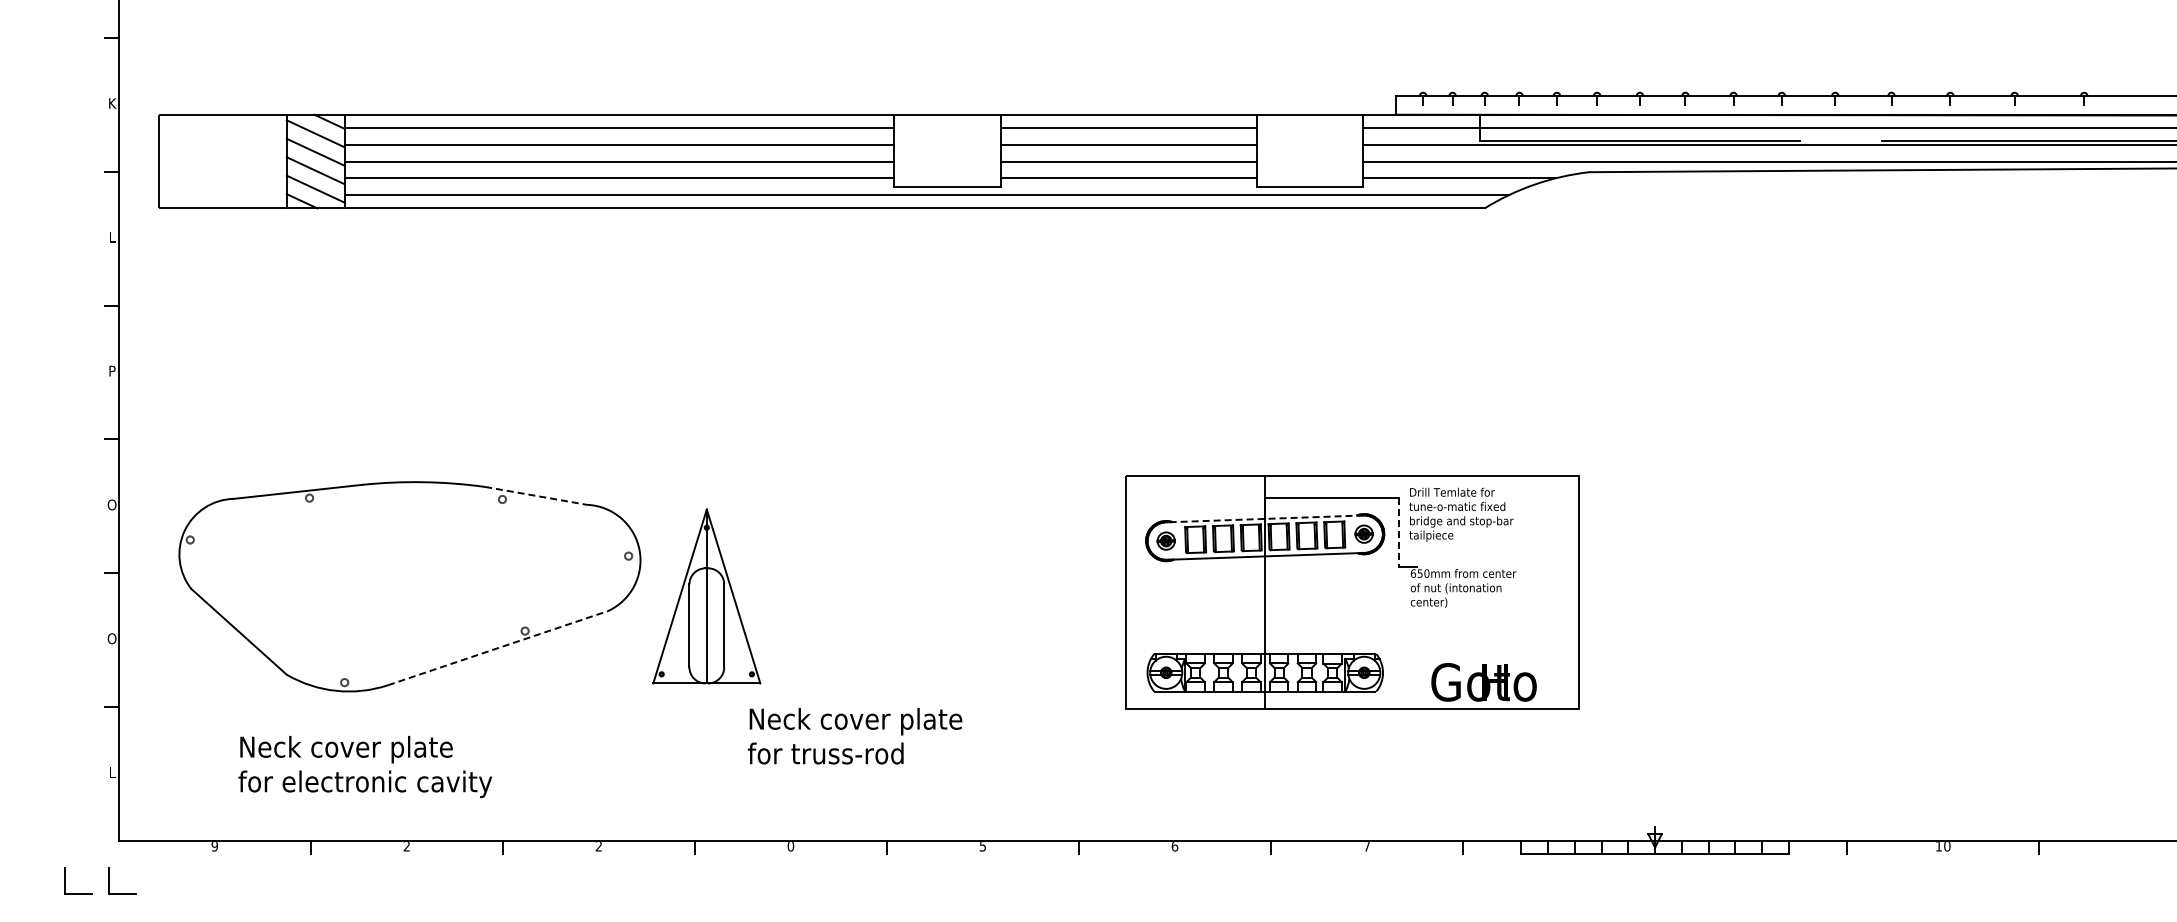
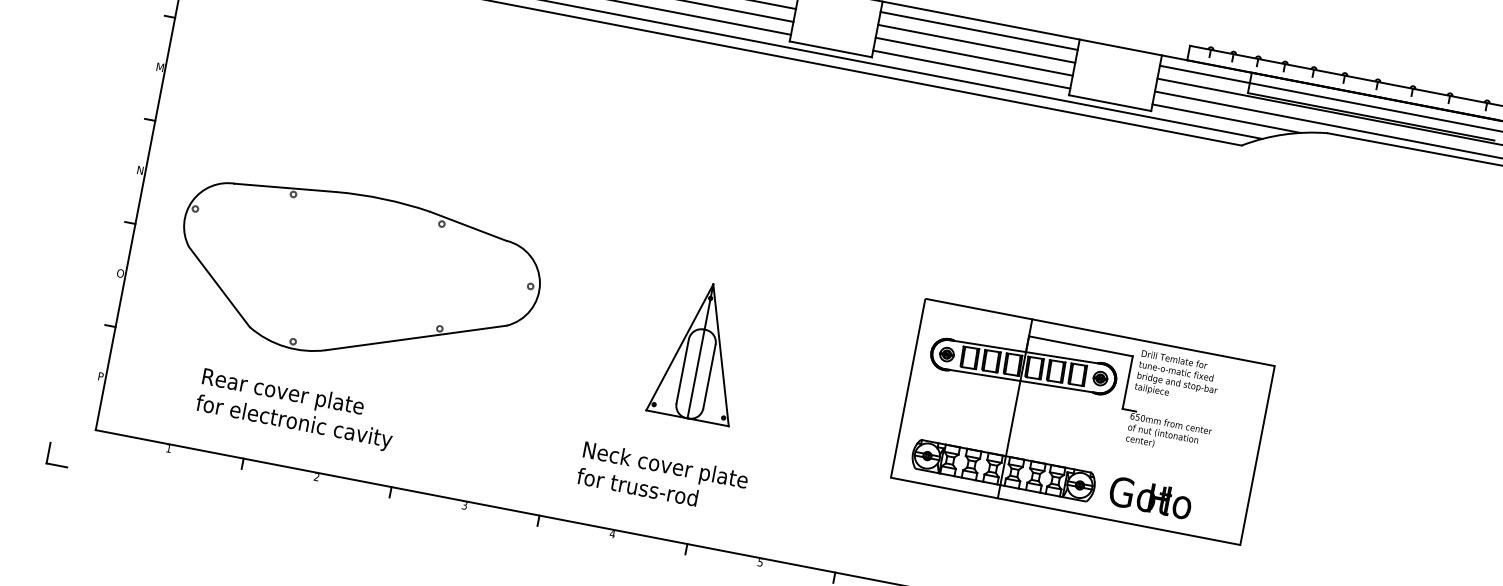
text: (111, 370) -> (159, 66), P -> M
line: (536, 495) -> (468, 226), dashed -> solid
text: (111, 504) -> (140, 169), O -> N
line: (1264, 518) -> (1026, 351), dashed -> solid
line: (1399, 533) -> (1127, 383), dashed -> solid
part: (706, 596) -> (700, 351), moved
line: (498, 648) -> (416, 338), dashed -> solid
text: (1483, 682) -> (1150, 497), moved
text: (854, 736) -> (662, 478), moved
text: (347, 749) -> (285, 393), Neck cover plate -> Rear cover plate
text: (112, 772) -> (101, 376), L -> P
text: (214, 846) -> (168, 448), 9 -> 1
text: (598, 846) -> (464, 505), 2 -> 3
text: (790, 846) -> (612, 534), 0 -> 4
part: (109, 880) -> (82, 459), removed

